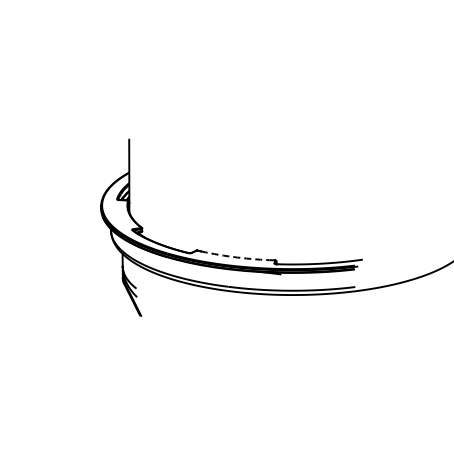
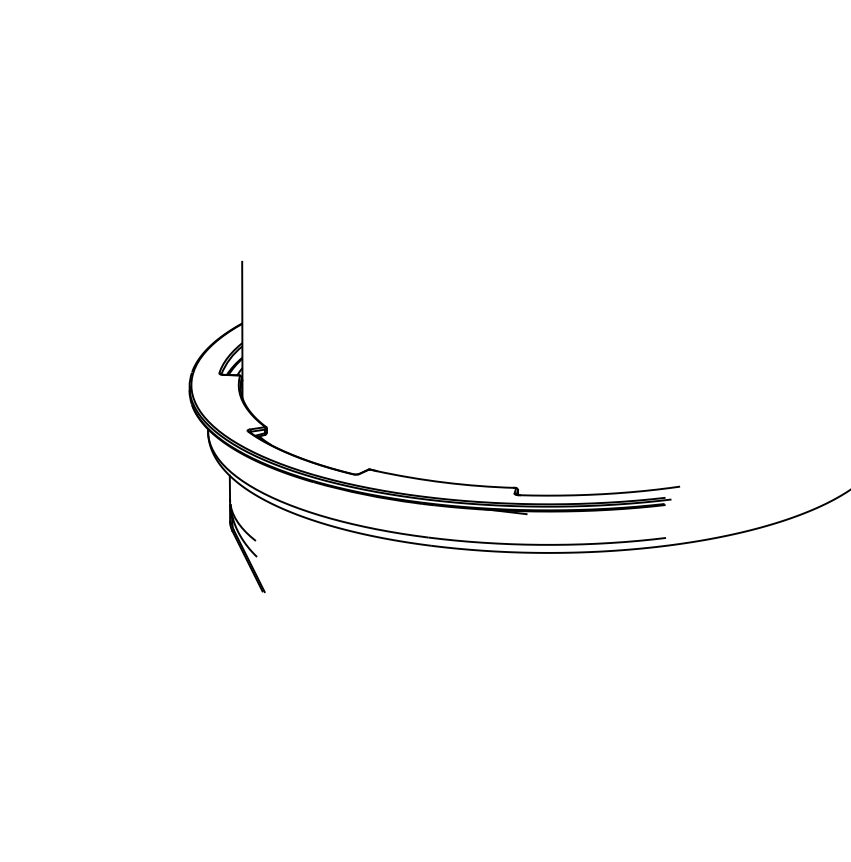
arc: (237, 257) -> (445, 482), dashed -> solid

